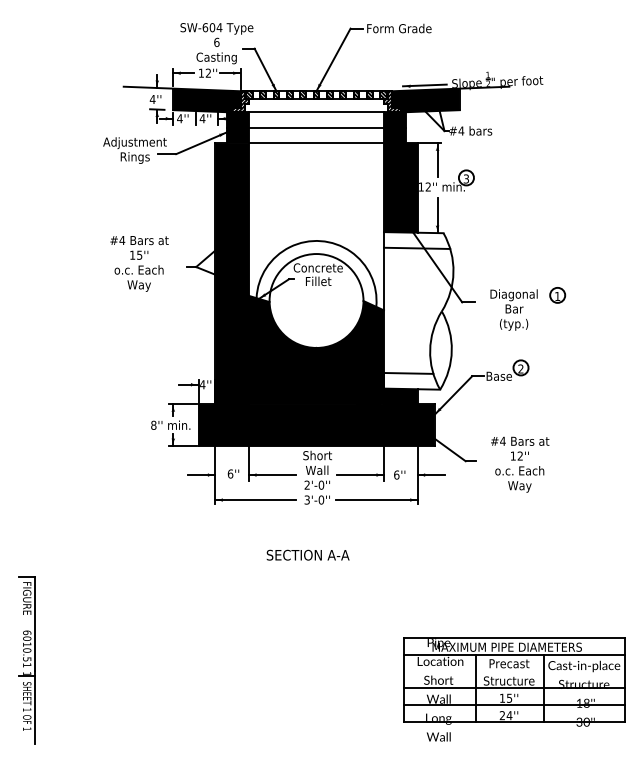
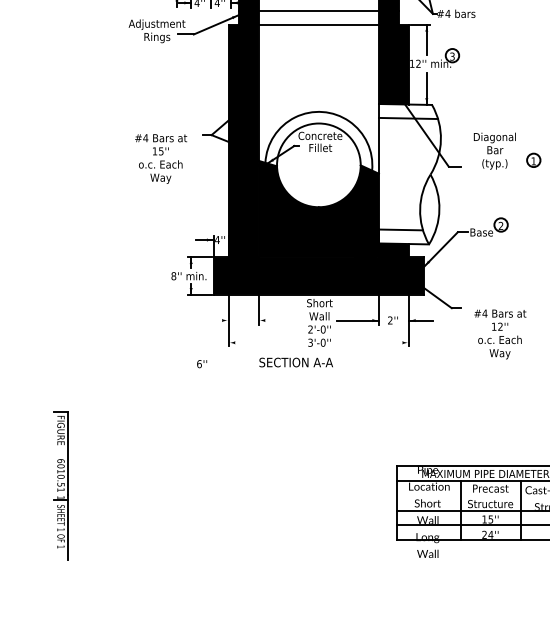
text: (139, 263) -> (161, 158), moved
text: (513, 309) -> (494, 150), moved
text: (520, 464) -> (500, 334), moved
text: (233, 473) -> (202, 363), moved
text: (396, 474) -> (390, 320), 6'' -> 2''
line: (201, 475) -> (216, 320), removed
line: (272, 475) -> (279, 320), removed
line: (255, 500) -> (264, 343), removed
line: (376, 500) -> (372, 343), removed
text: (307, 554) -> (295, 361), moved

